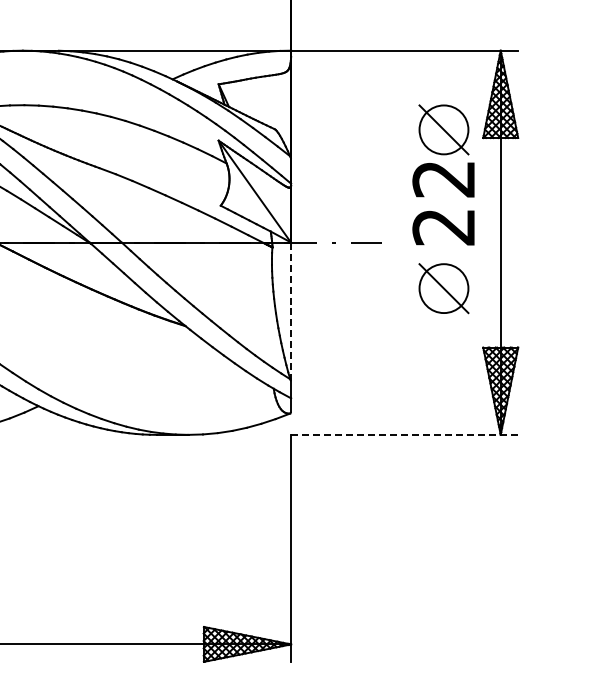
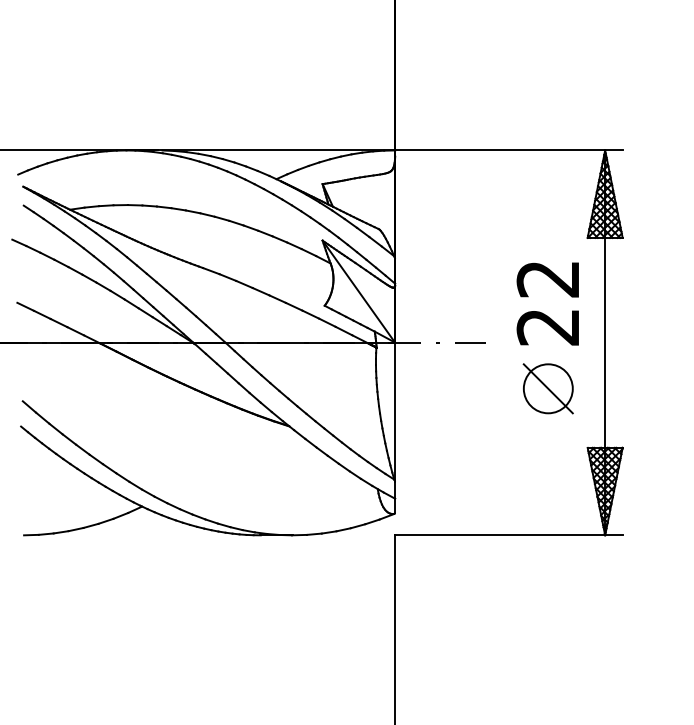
part: (443, 129) -> (547, 229), removed
line: (291, 312) -> (395, 412), dashed -> solid
line: (404, 435) -> (508, 535), dashed -> solid

